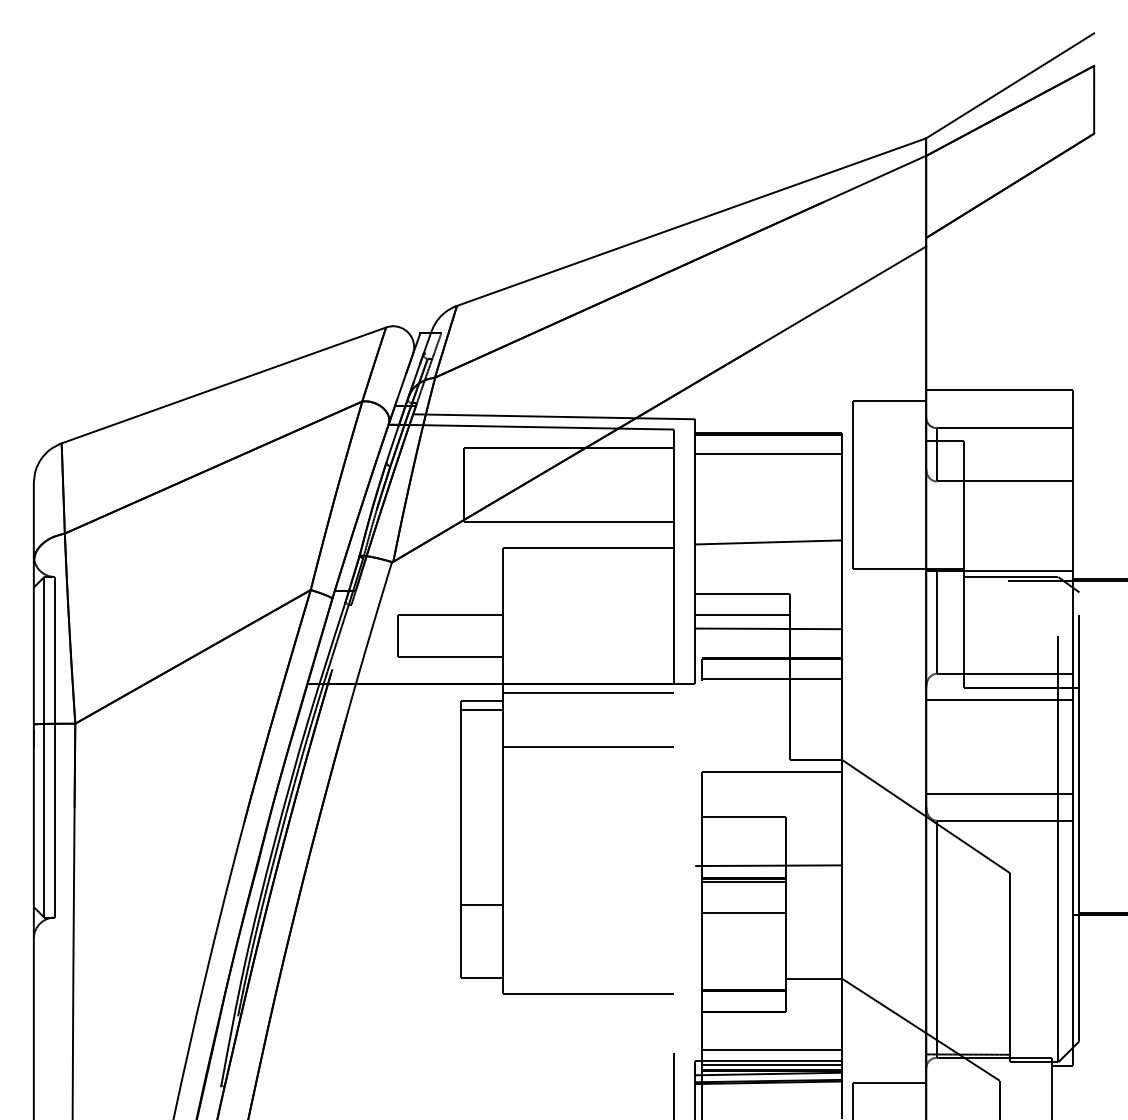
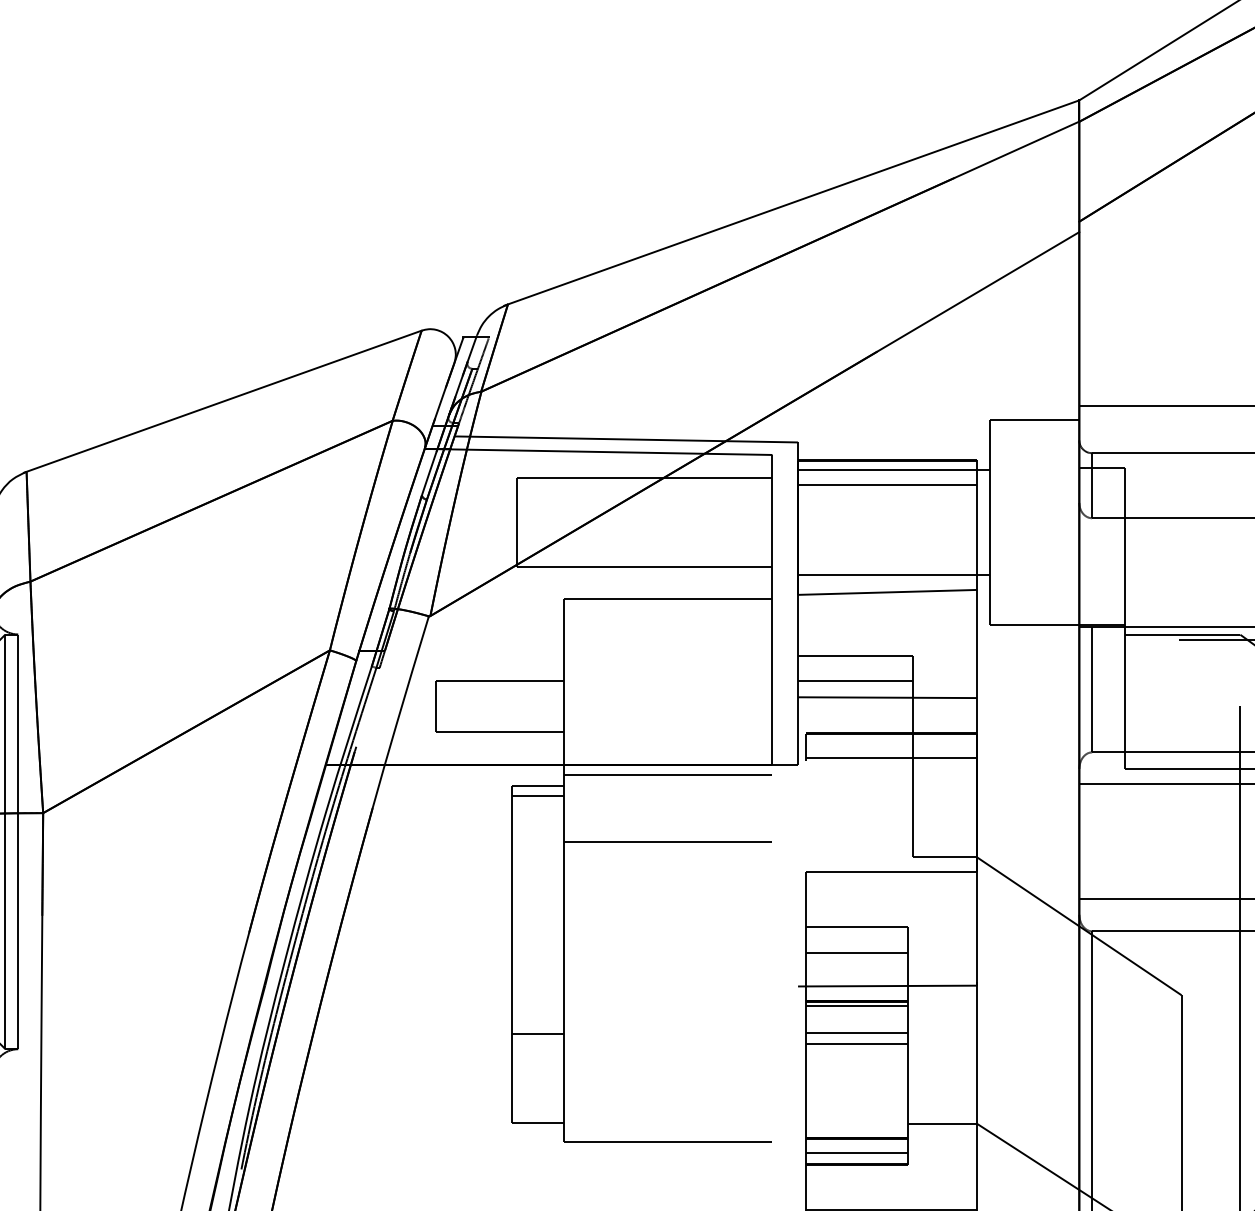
line: (773, 441) -> (893, 469), added
line: (773, 527) -> (893, 574), added
line: (743, 838) -> (856, 952), added
line: (743, 904) -> (856, 1033), added
line: (743, 1002) -> (856, 1152), added

